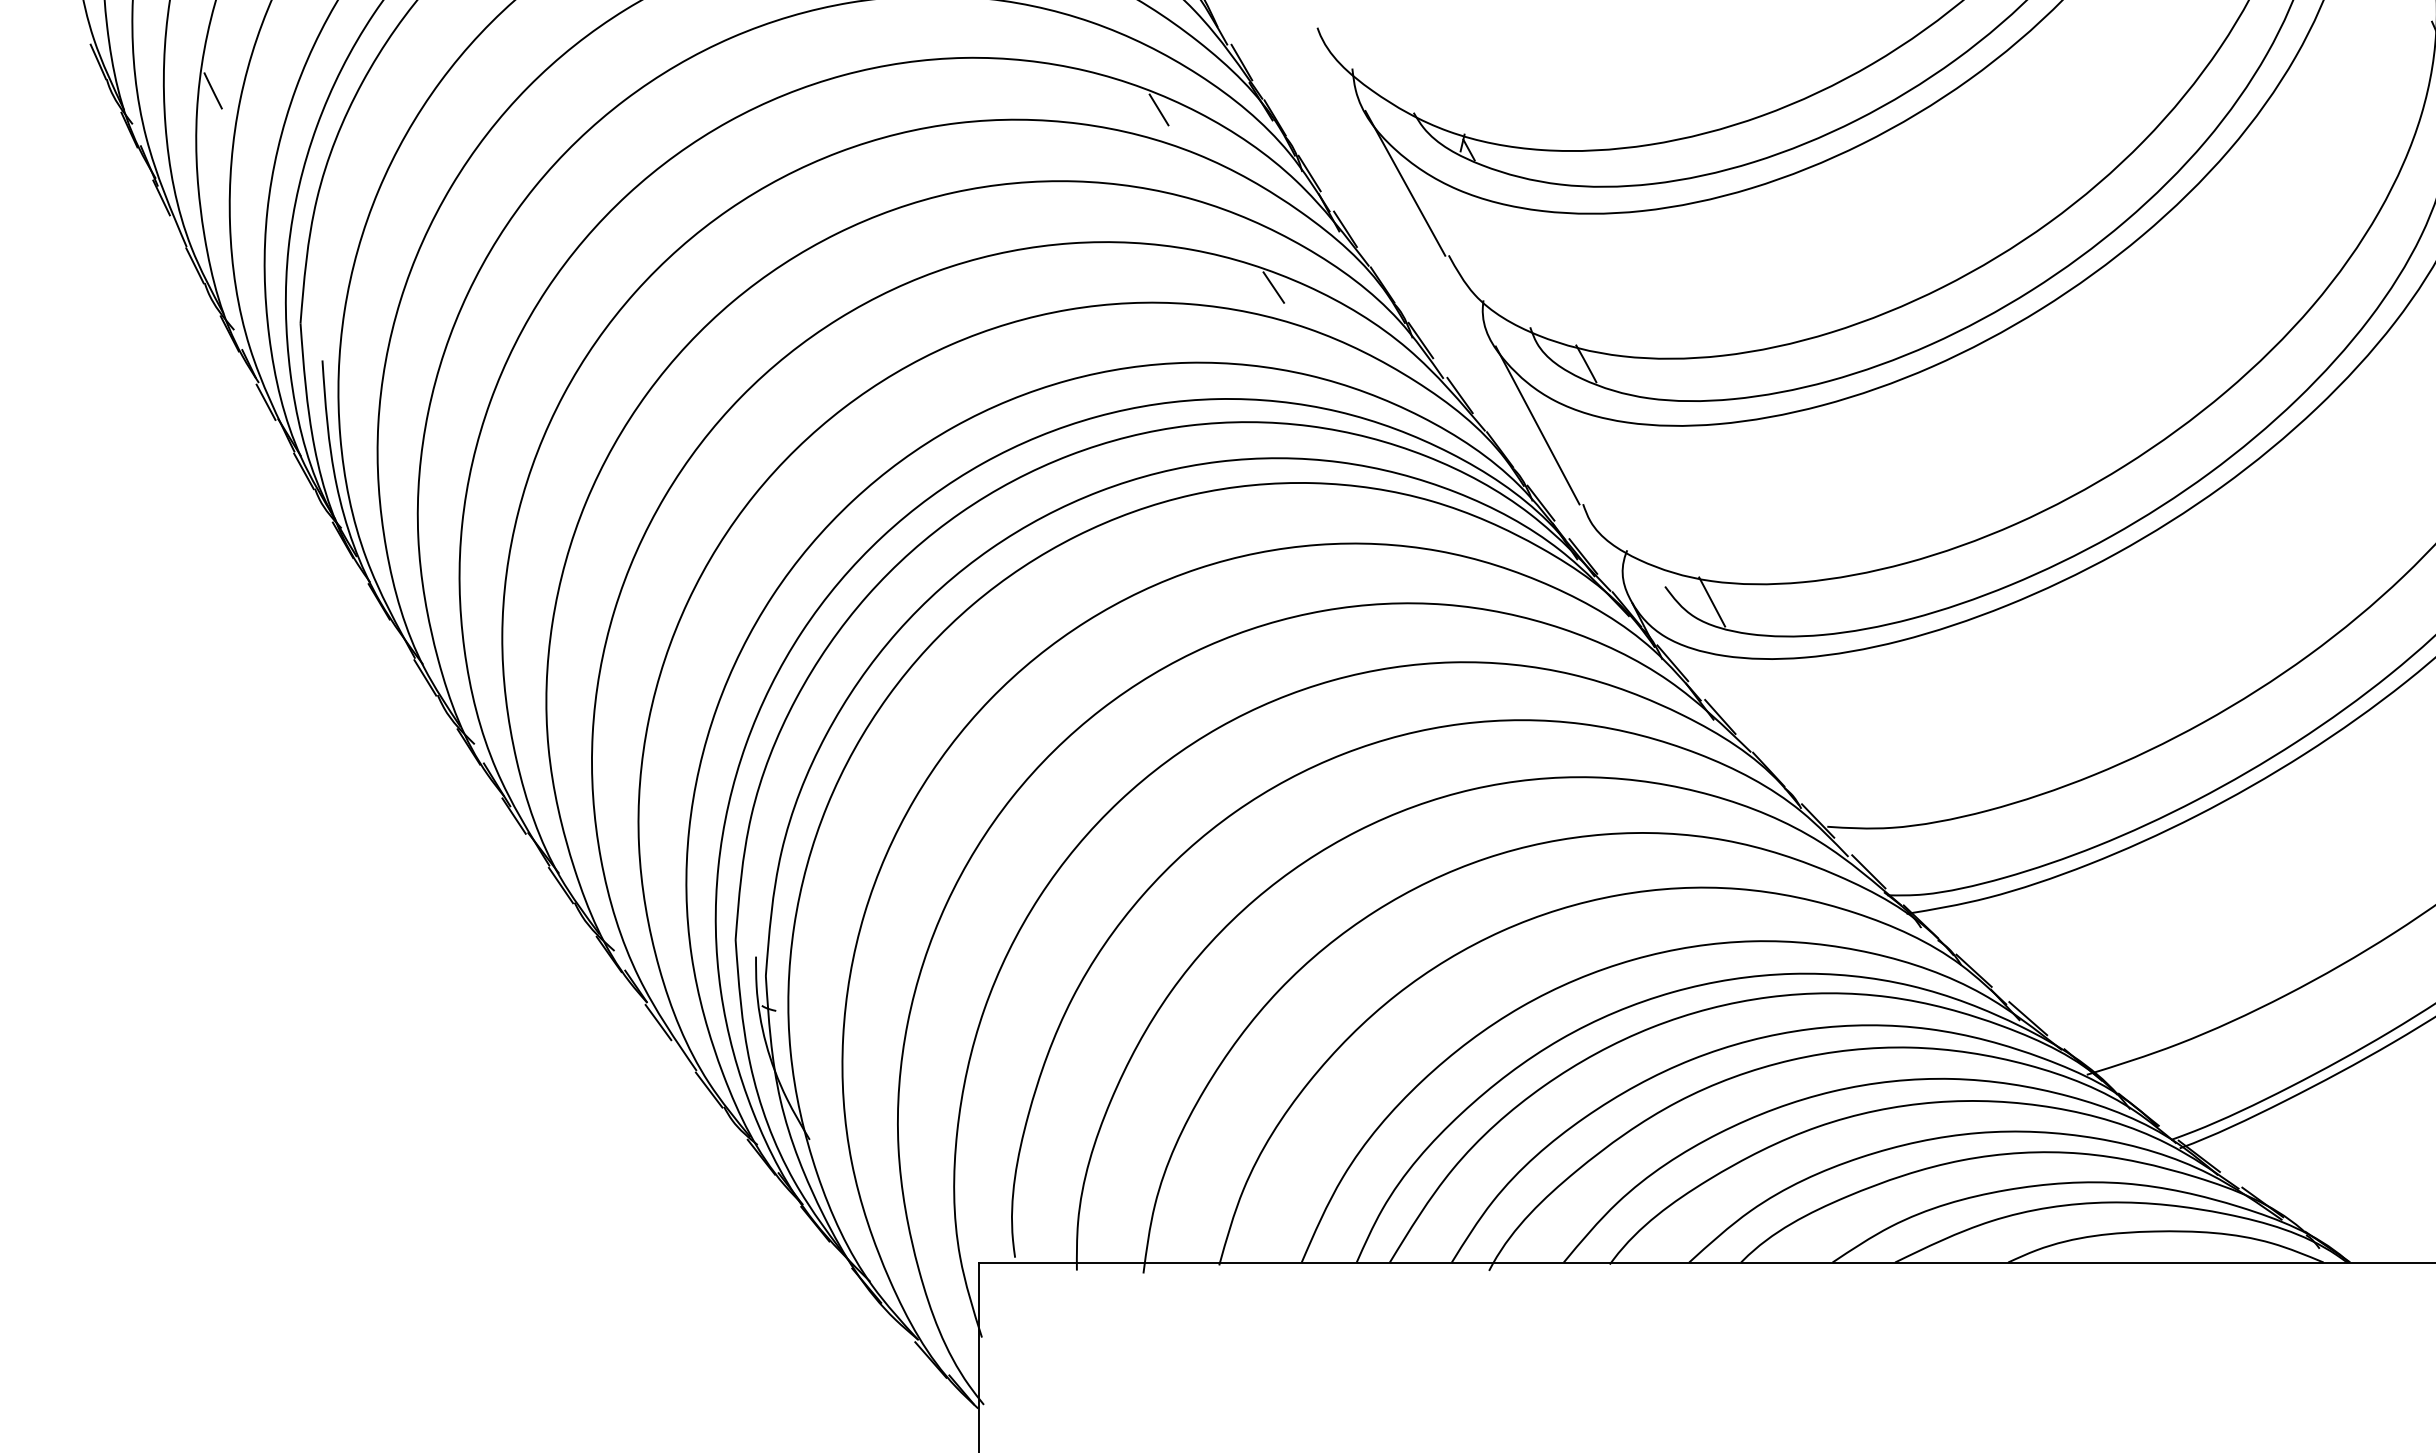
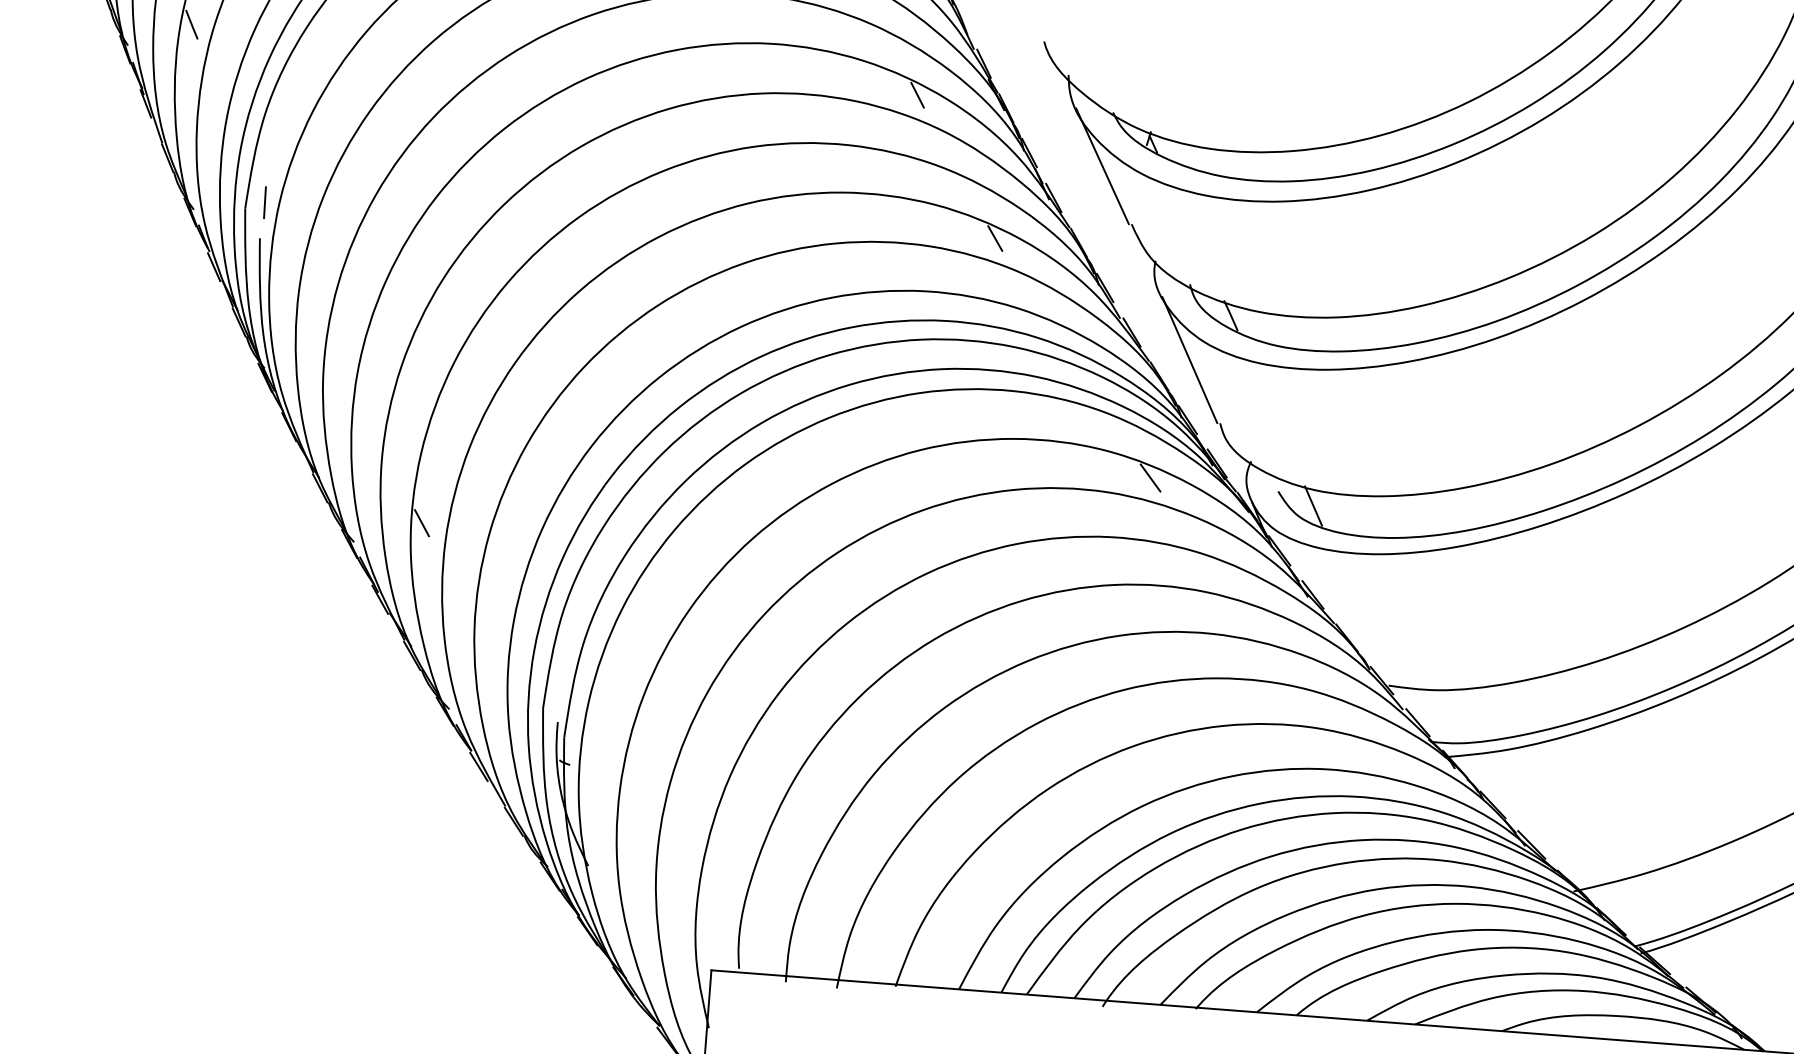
line: (325, 313) -> (265, 202), added
line: (1498, 581) -> (1150, 477), added
line: (560, 712) -> (422, 522), added

